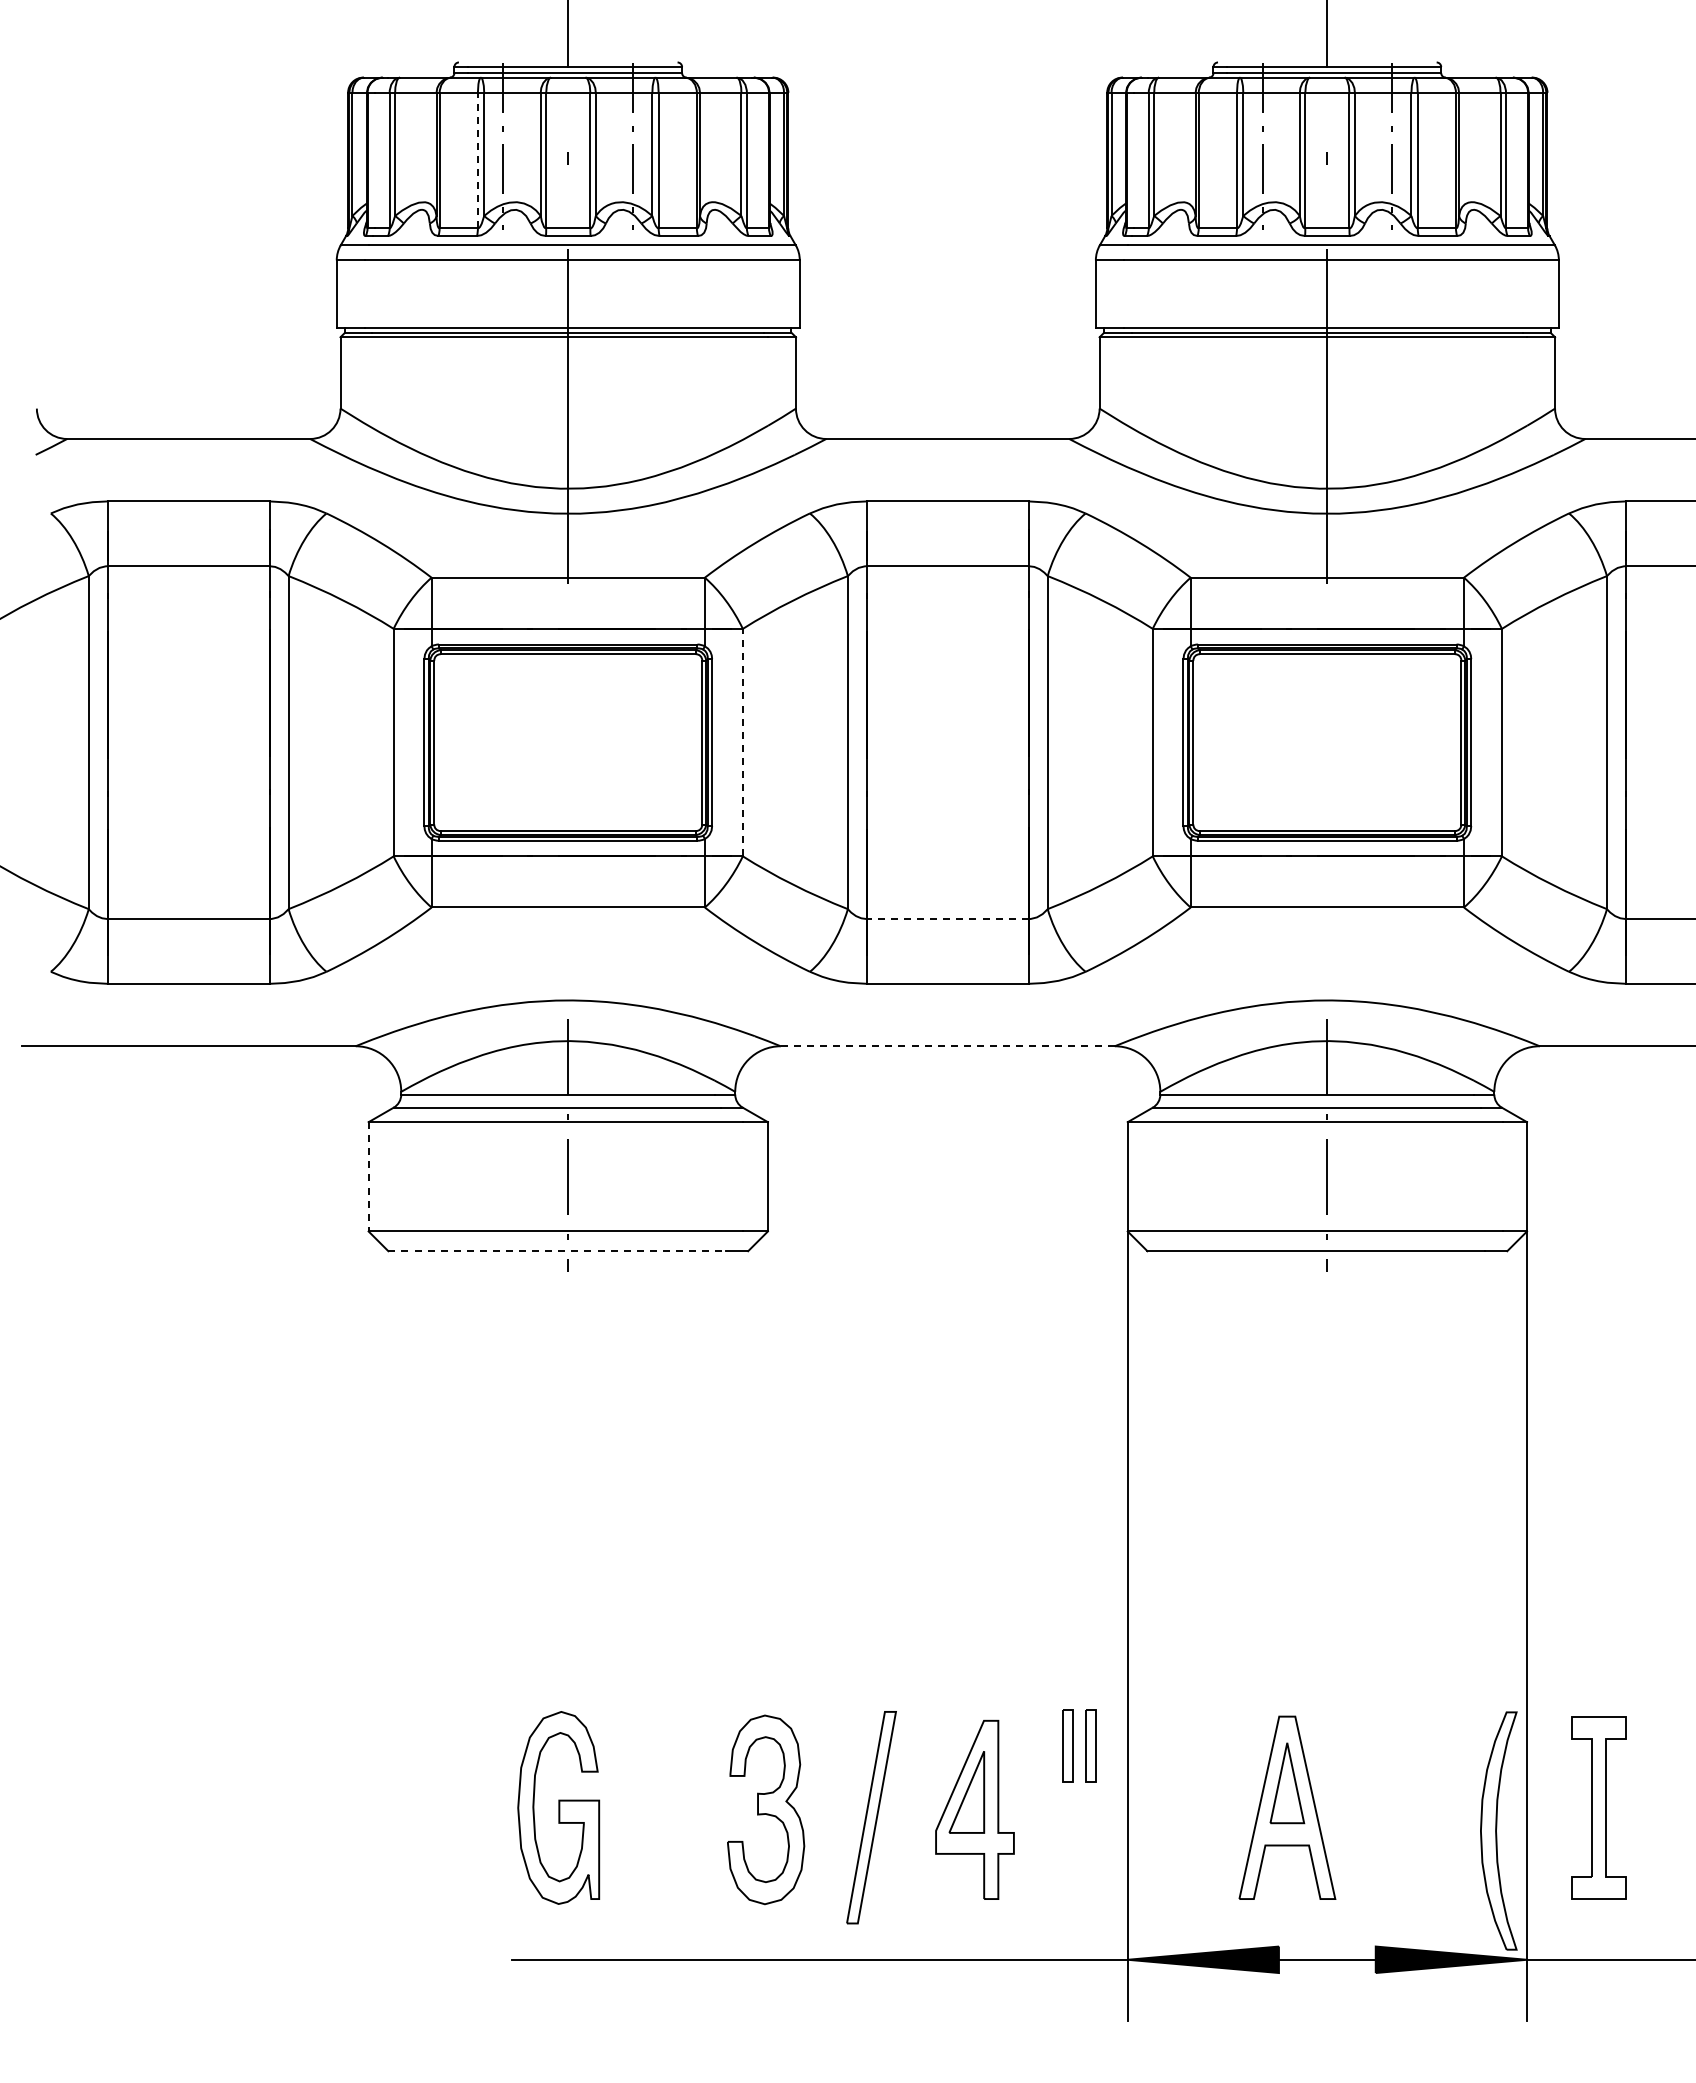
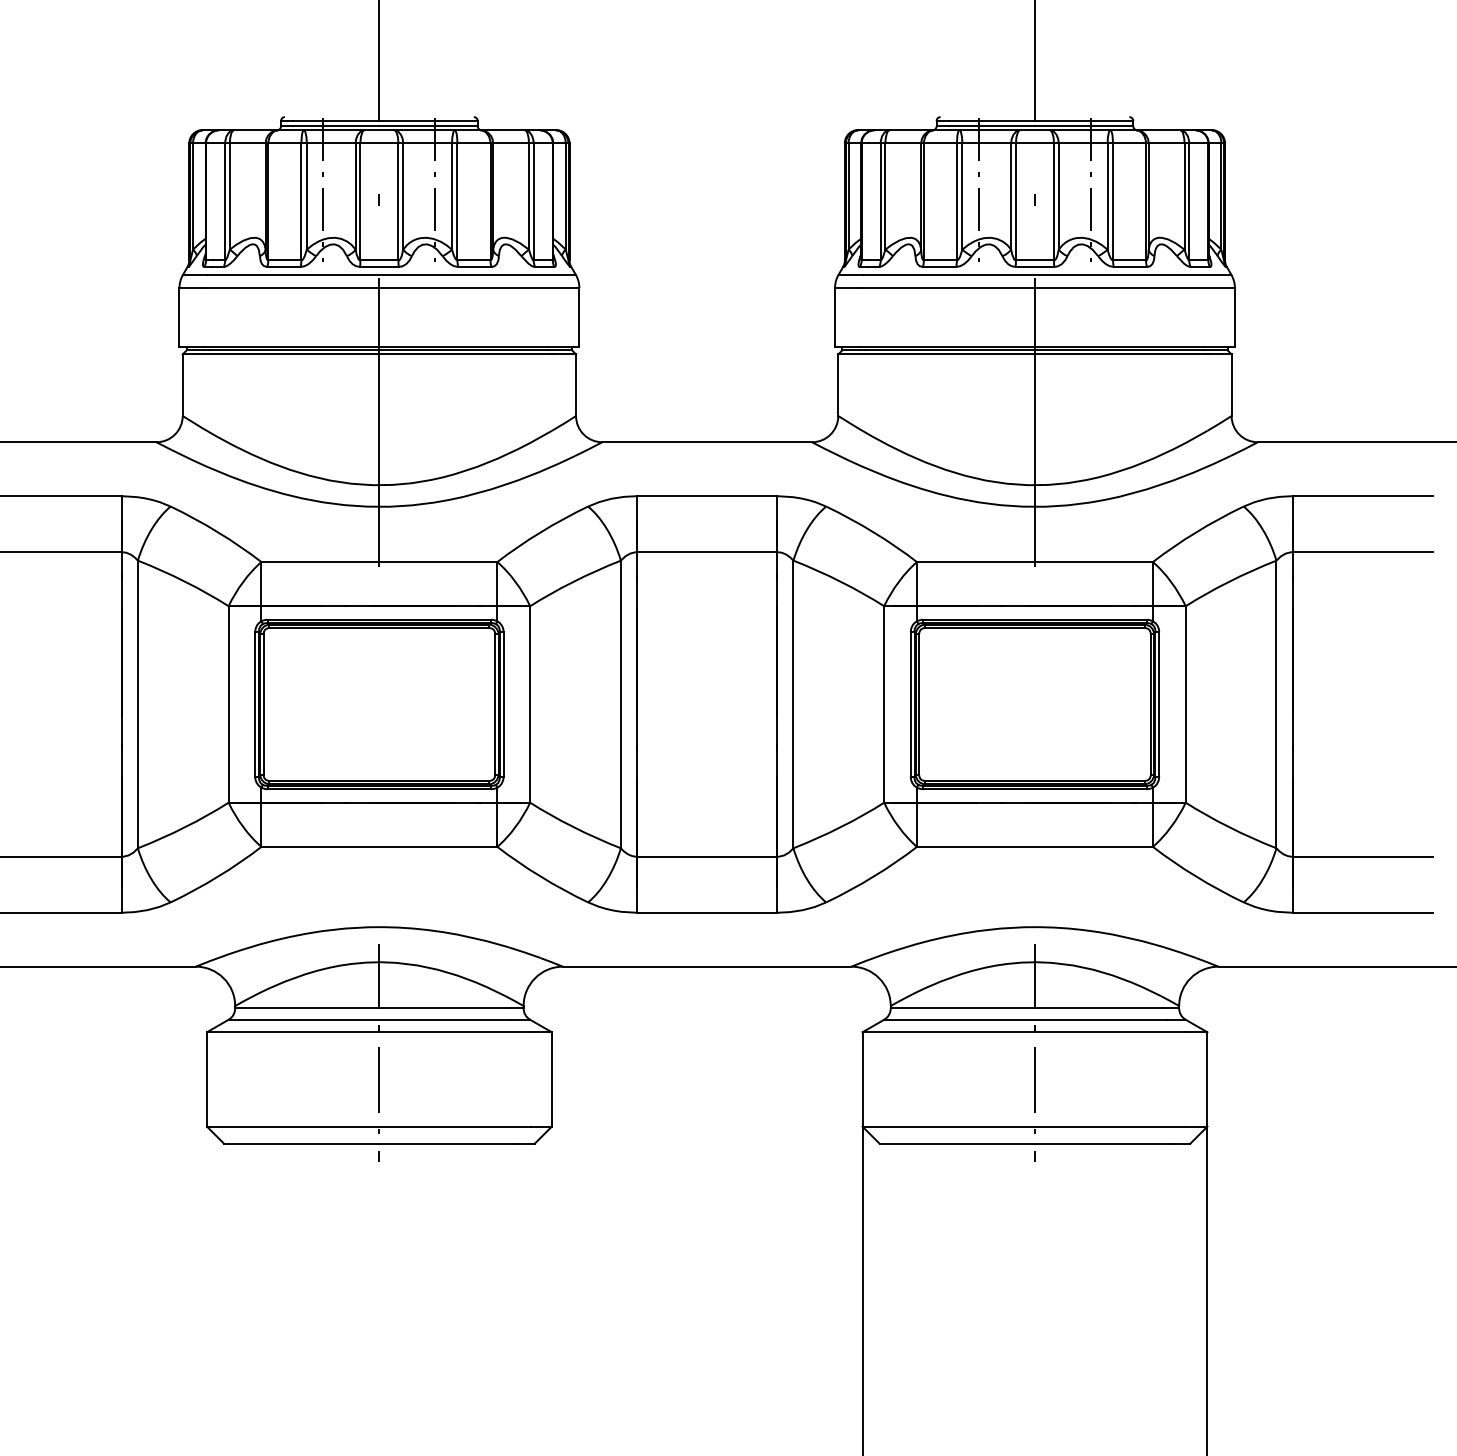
line: (477, 160) -> (301, 201), dashed -> solid
line: (742, 742) -> (529, 704), dashed -> solid
line: (947, 919) -> (706, 857), dashed -> solid
line: (948, 1046) -> (707, 966), dashed -> solid
line: (368, 1176) -> (206, 1079), dashed -> solid
line: (557, 1251) -> (370, 1143), dashed -> solid

